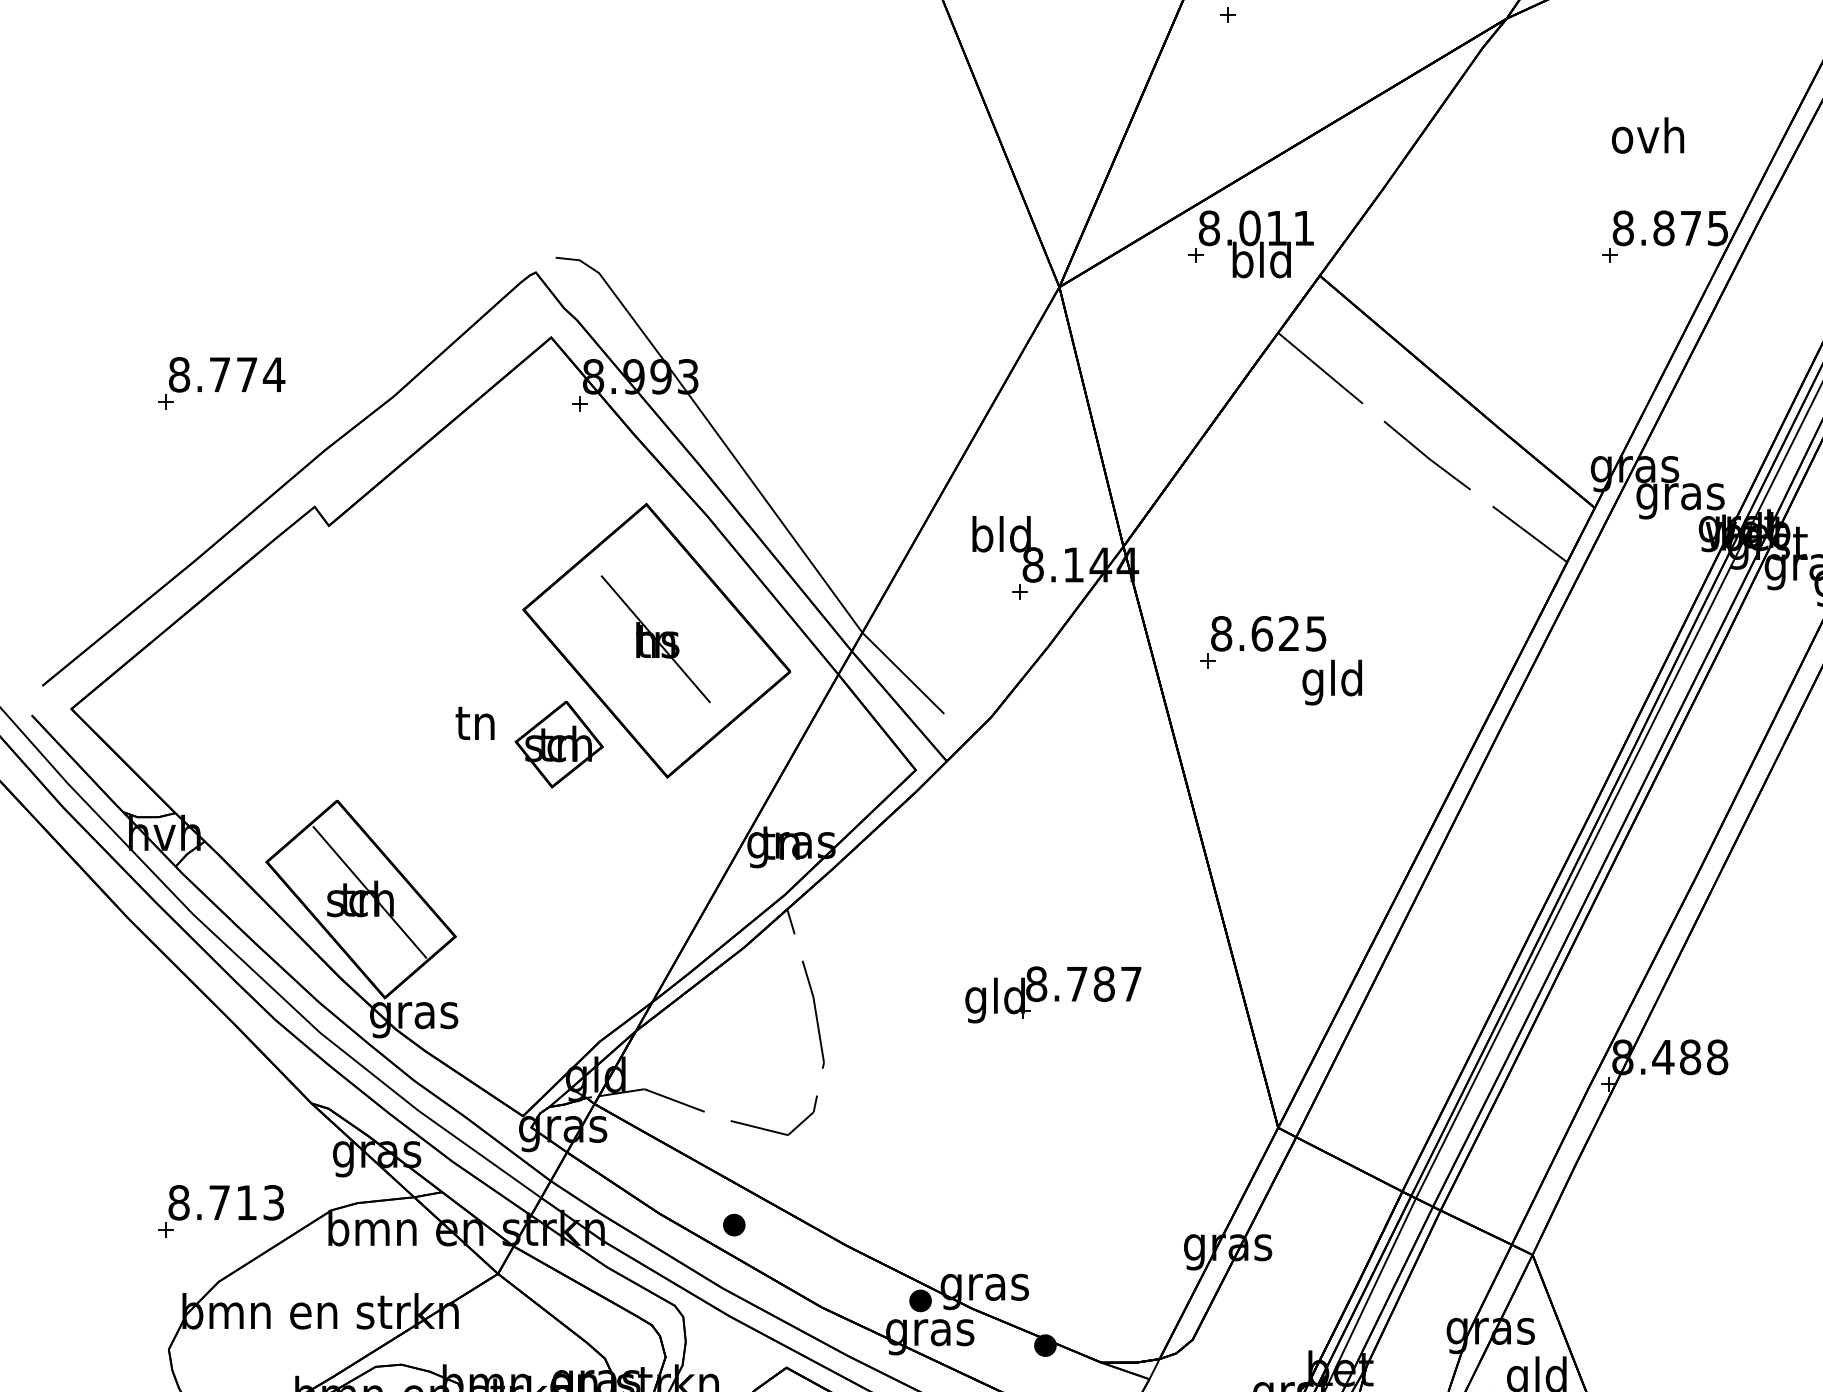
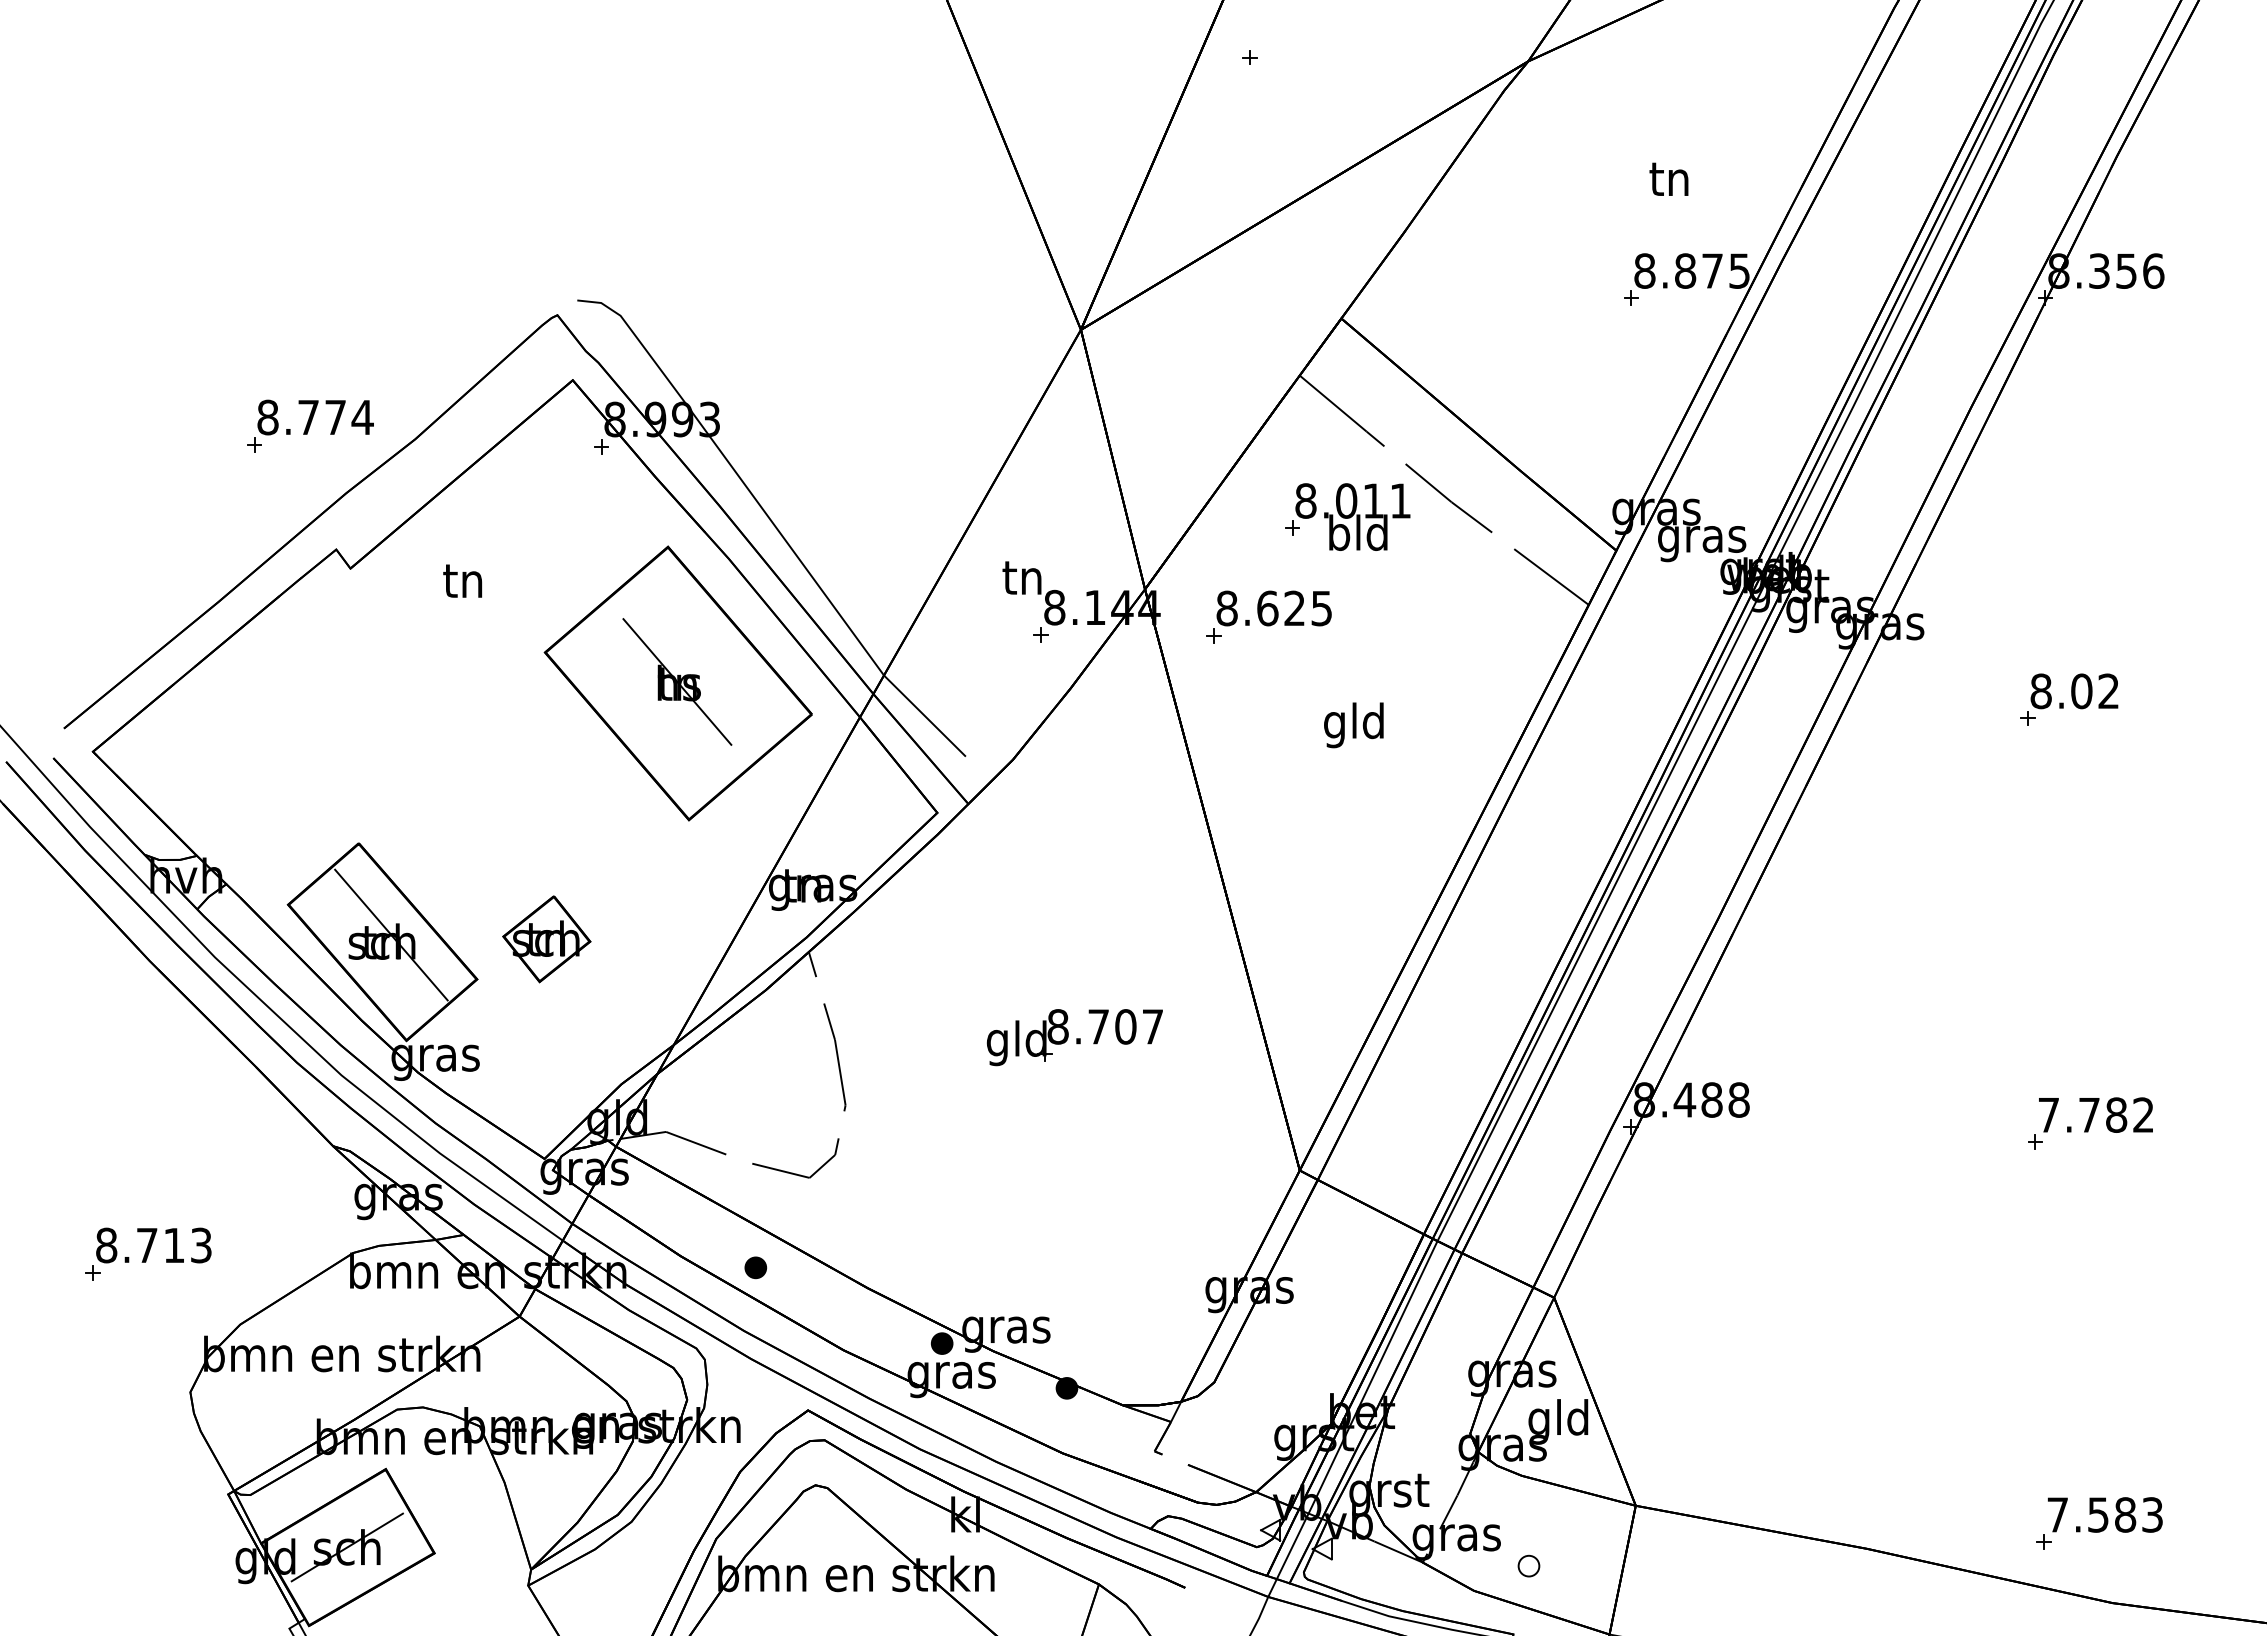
text: (1647, 135) -> (1669, 178), ovh -> tn
part: (1250, 243) -> (1347, 516), moved
part: (221, 382) -> (310, 425), moved
text: (1001, 533) -> (1023, 576), bld -> tn
part: (1262, 641) -> (1268, 616), moved
text: (474, 722) -> (462, 580), moved
part: (558, 744) -> (546, 939), moved
text: (1103, 983) -> (1125, 1026), 8.787 -> 8.707
part: (220, 1210) -> (148, 1253), moved

